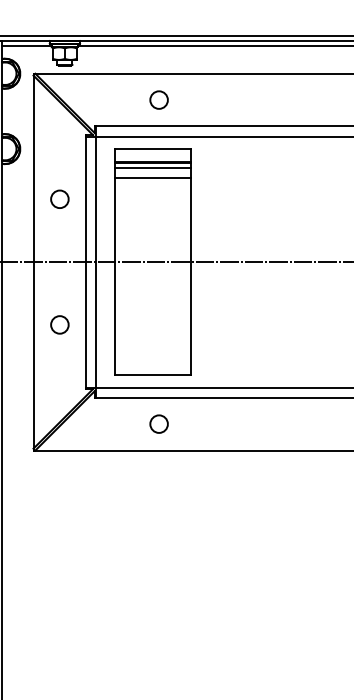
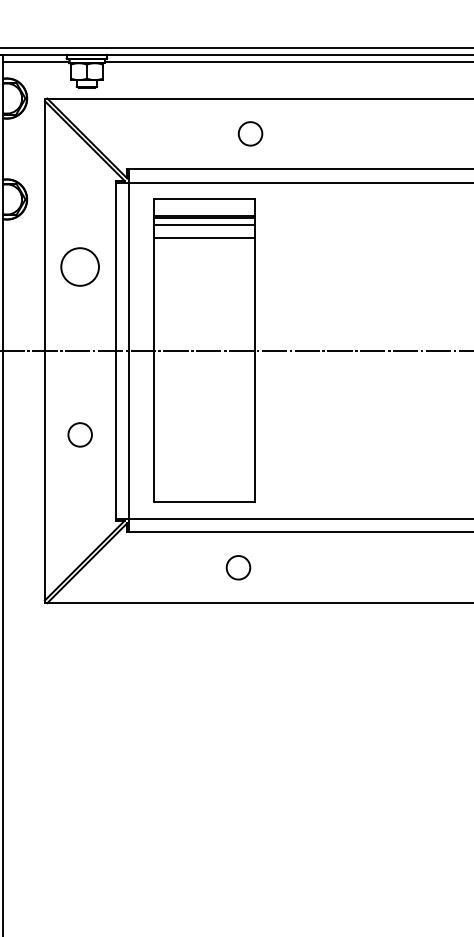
circle: (158, 99) -> (249, 133), moved
circle: (59, 198) -> (79, 265), size x1.6
circle: (158, 423) -> (237, 566), moved

